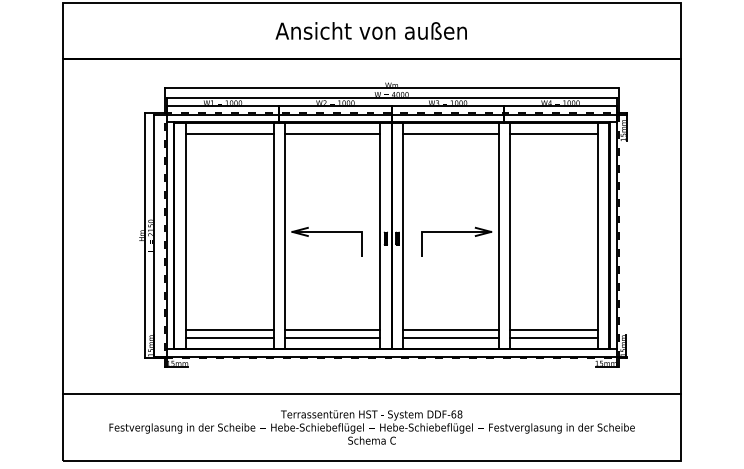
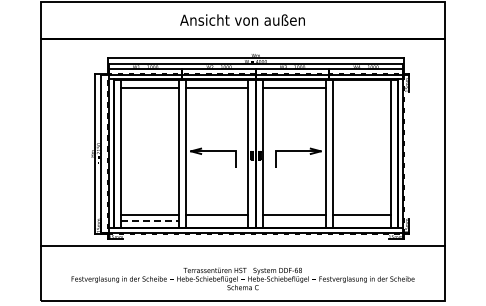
line: (553, 134) -> (361, 87), removed
line: (230, 337) -> (150, 220), solid -> dashed
line: (332, 337) -> (217, 220), removed
line: (450, 337) -> (294, 220), removed
line: (553, 337) -> (361, 220), removed
line: (371, 394) -> (242, 246), moved

